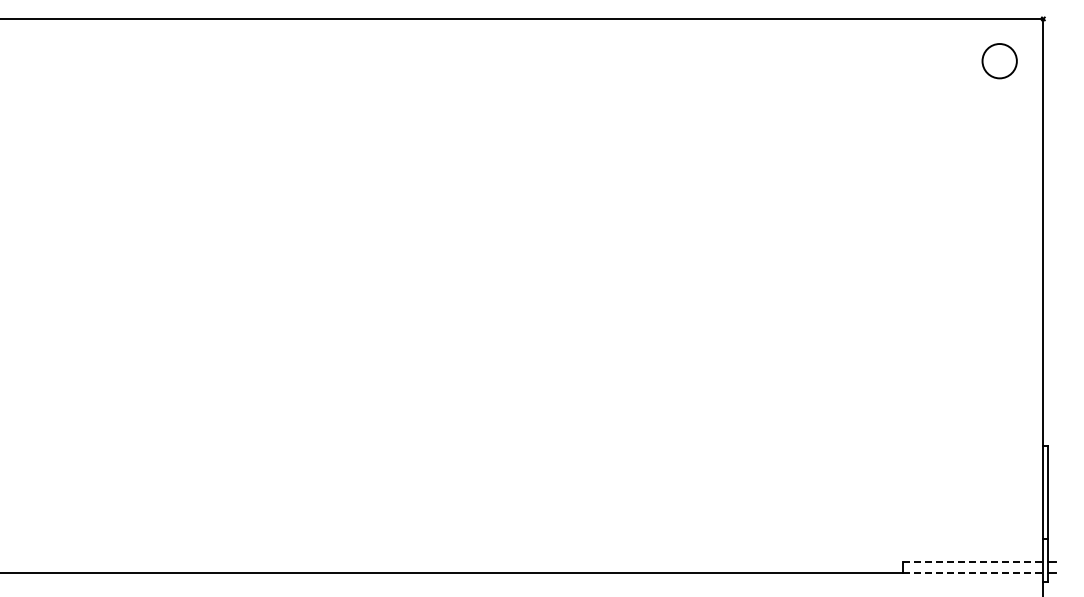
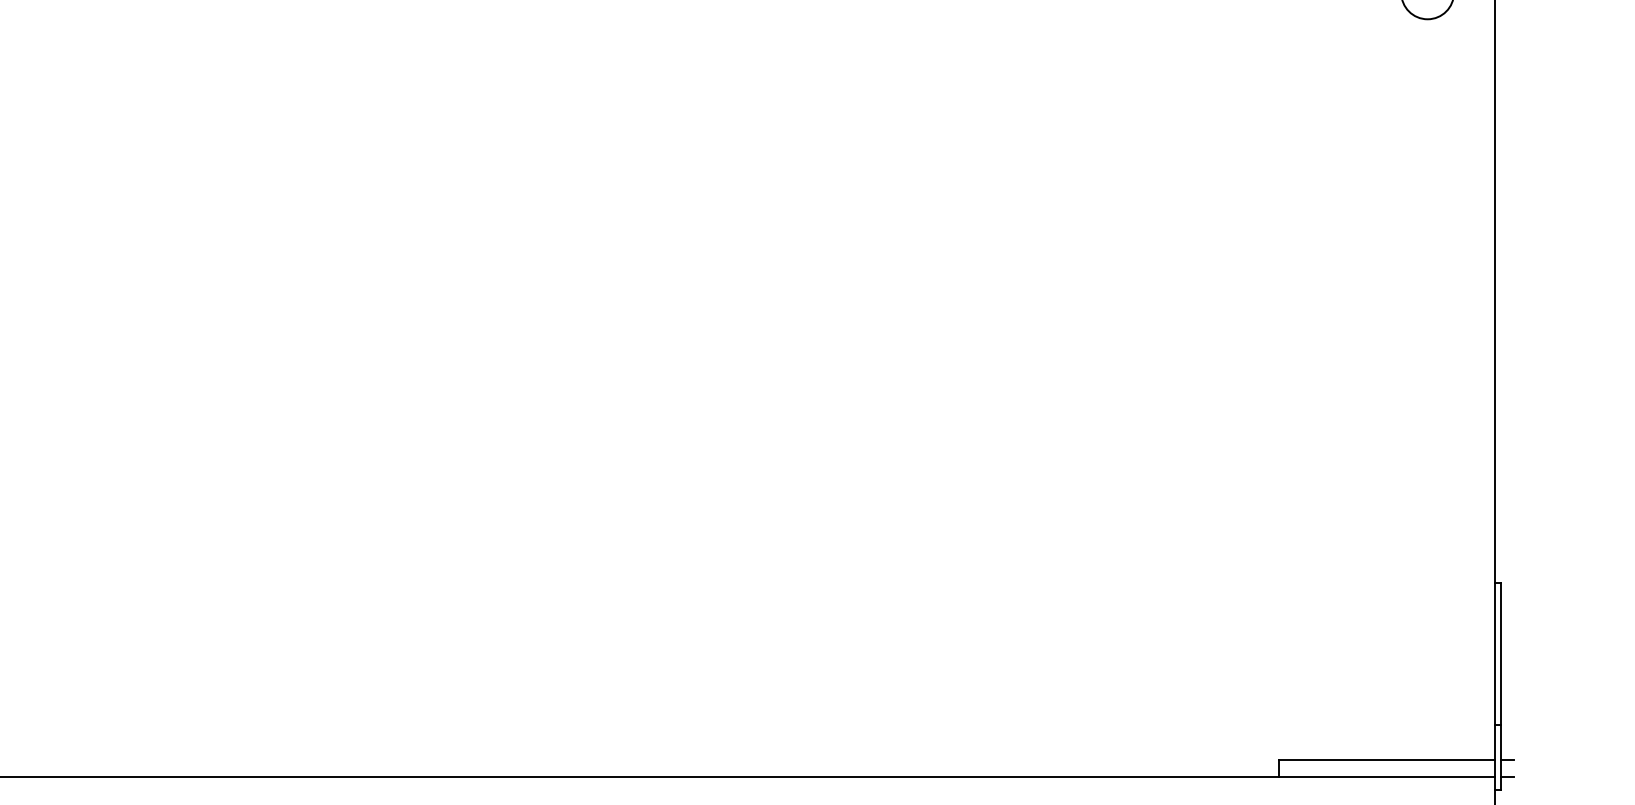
line: (973, 561) -> (1387, 759), dashed -> solid
line: (973, 573) -> (1387, 777), dashed -> solid

